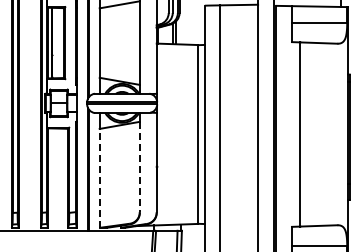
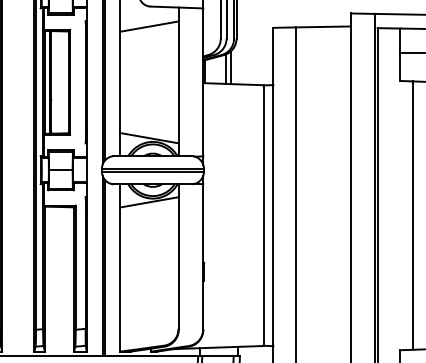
line: (139, 167) -> (178, 263), dashed -> solid
line: (99, 177) -> (119, 278), dashed -> solid

